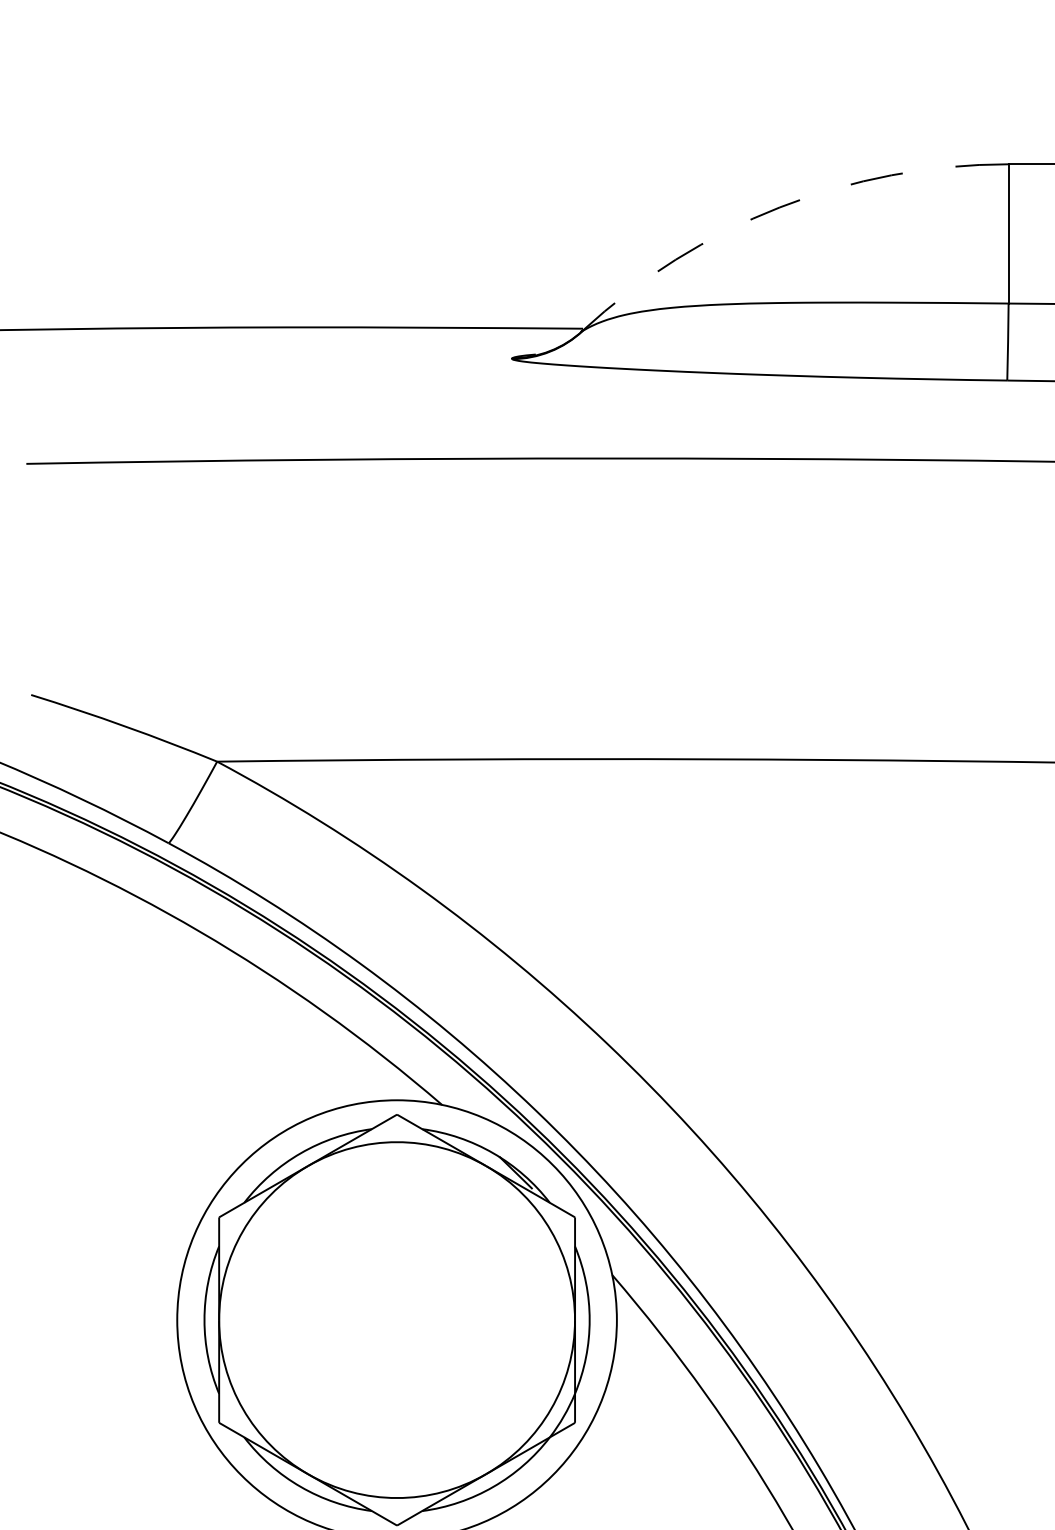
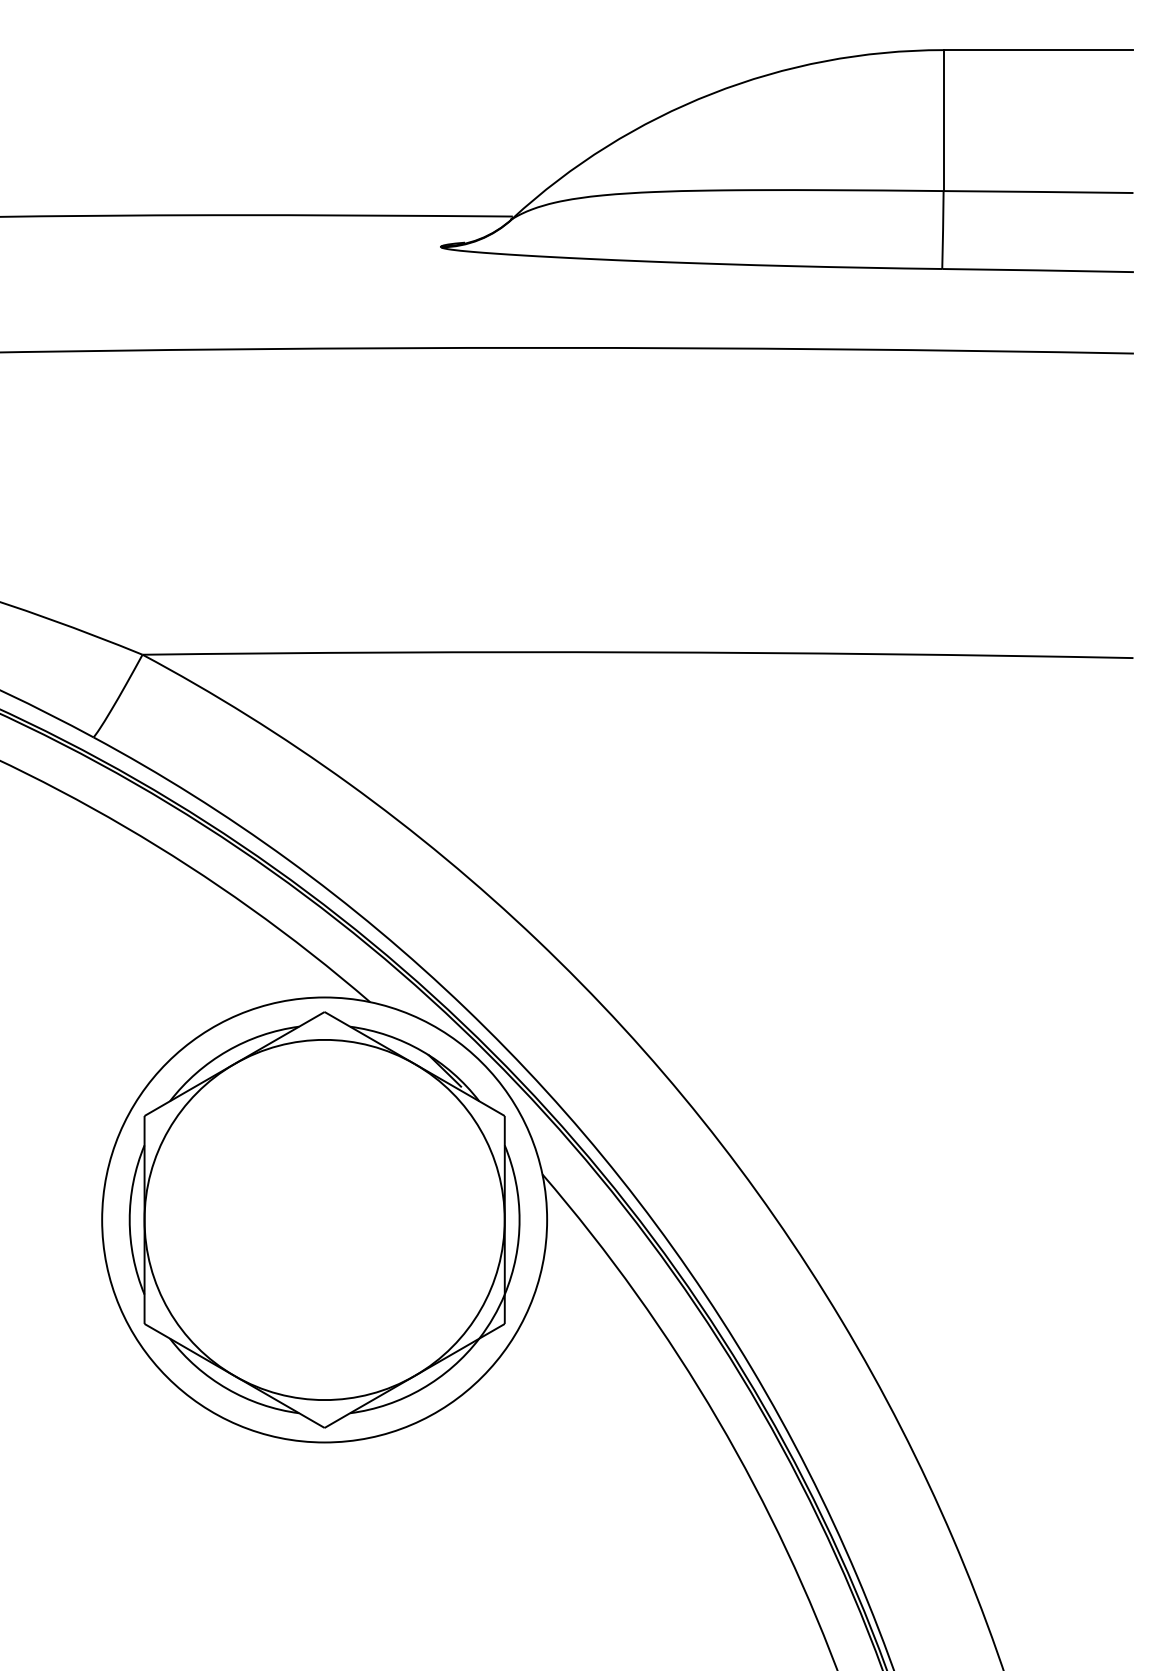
arc: (780, 207) -> (712, 93), dashed -> solid

